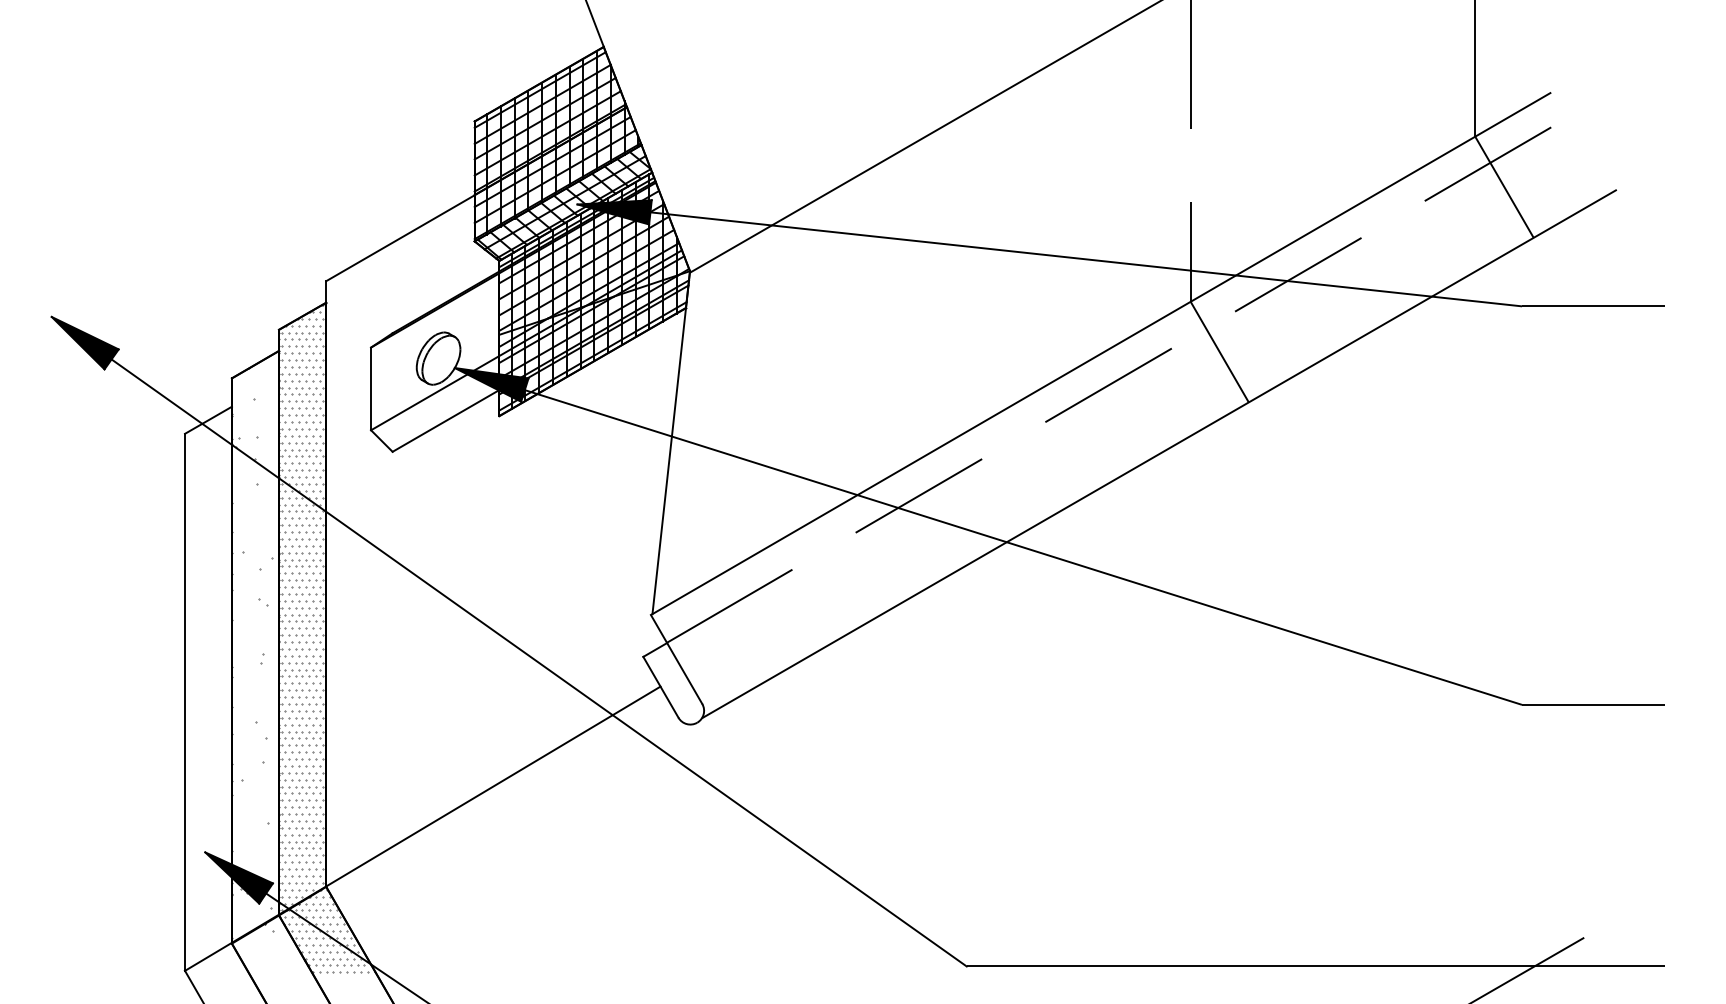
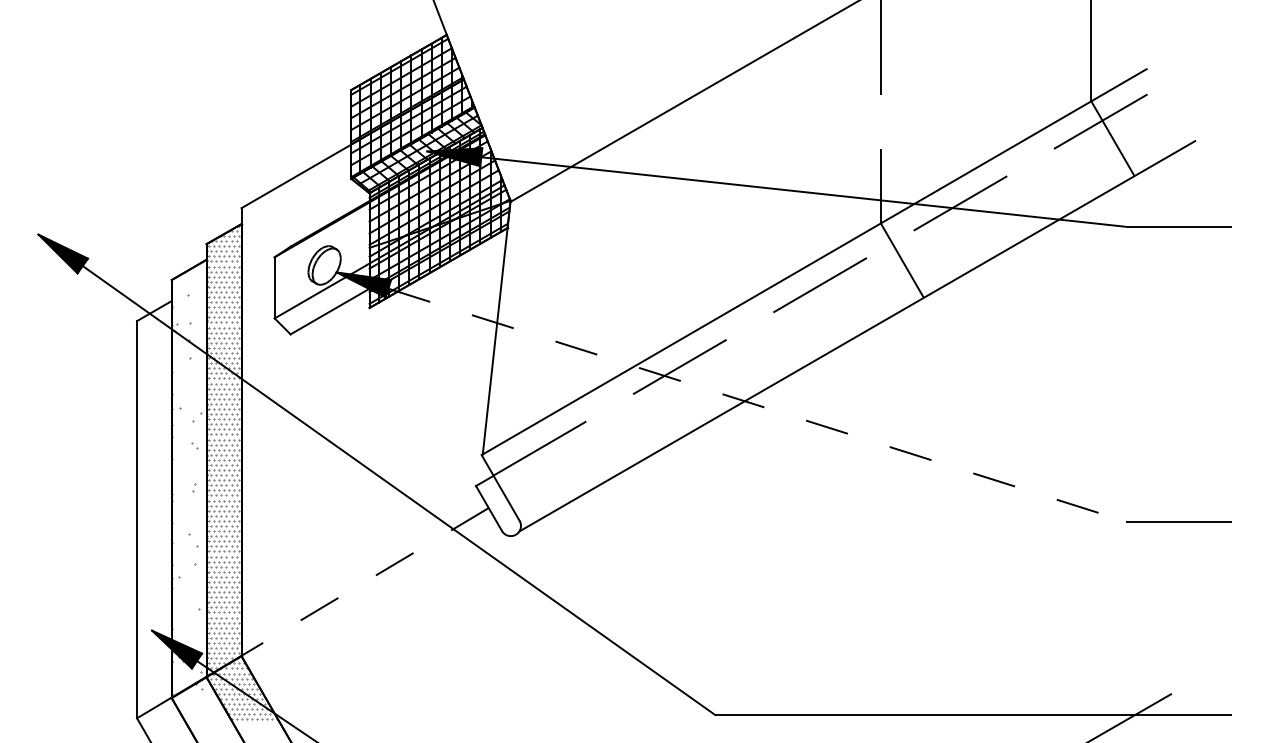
line: (1023, 547) -> (757, 405), solid -> dashed
line: (493, 786) -> (365, 581), solid -> dashed

